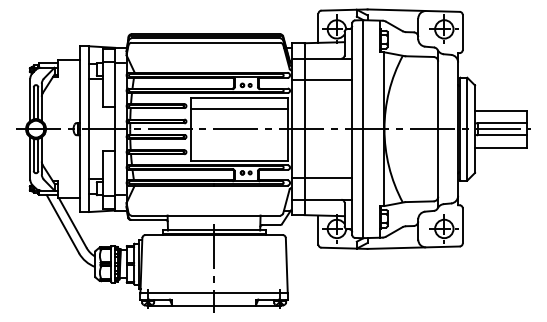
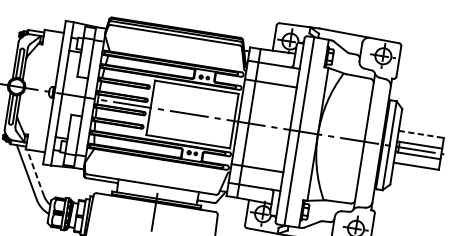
line: (239, 109) -> (195, 97), removed
line: (501, 110) -> (421, 134), solid -> dashed
line: (72, 222) -> (35, 172), solid -> dashed

